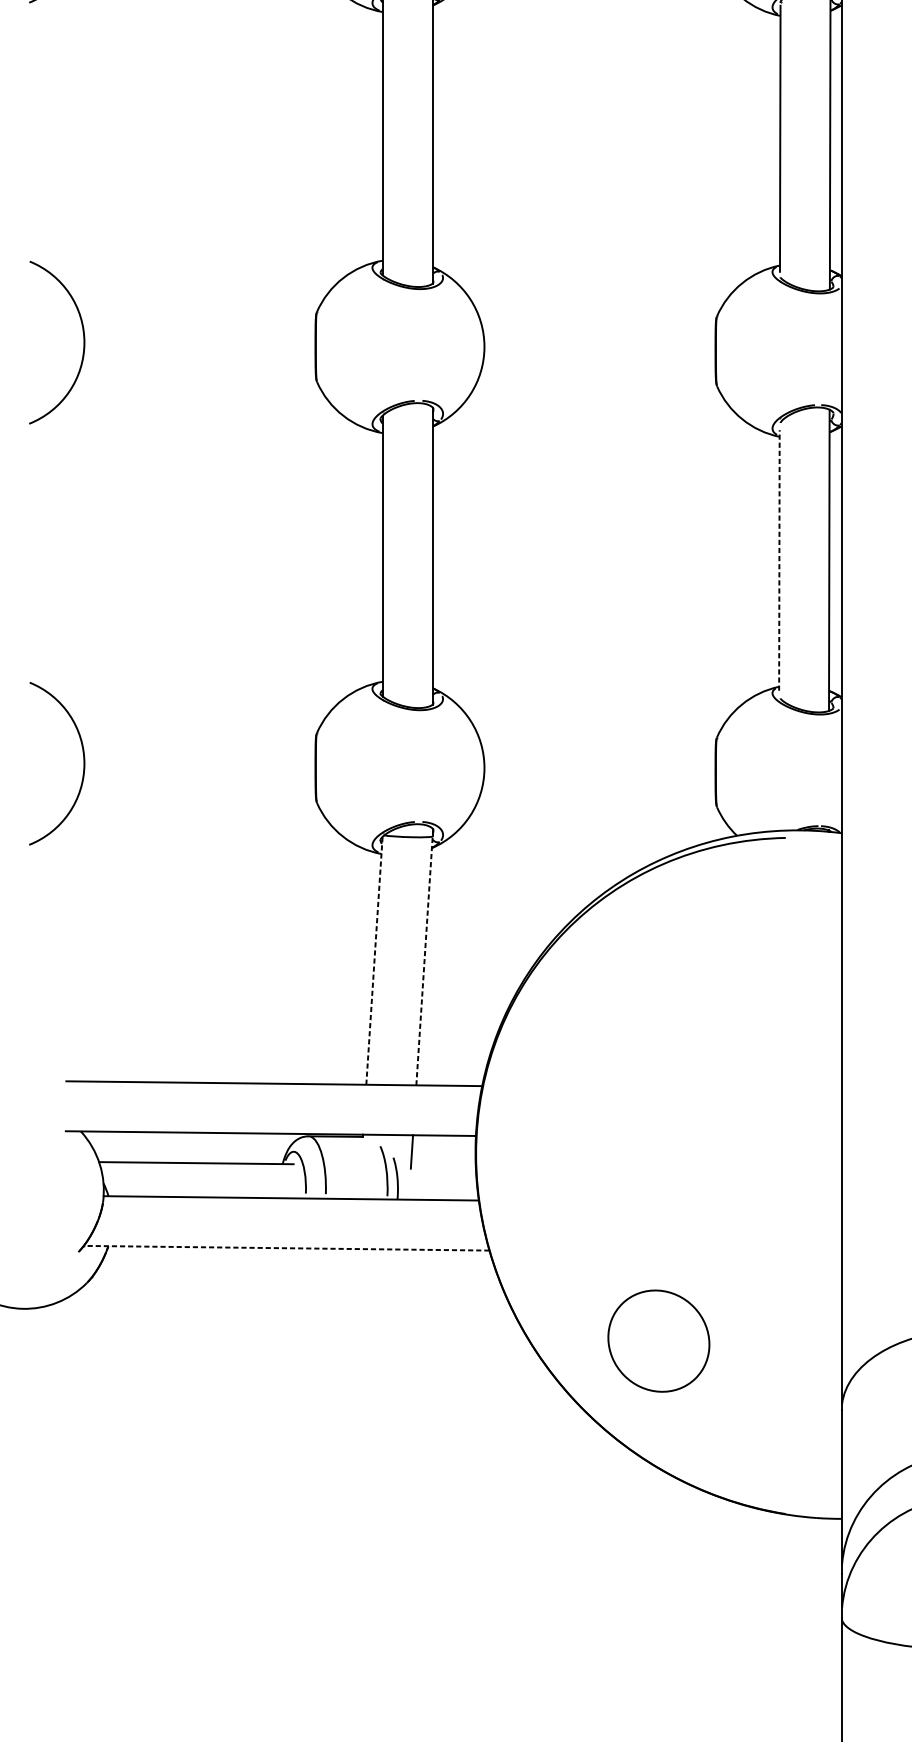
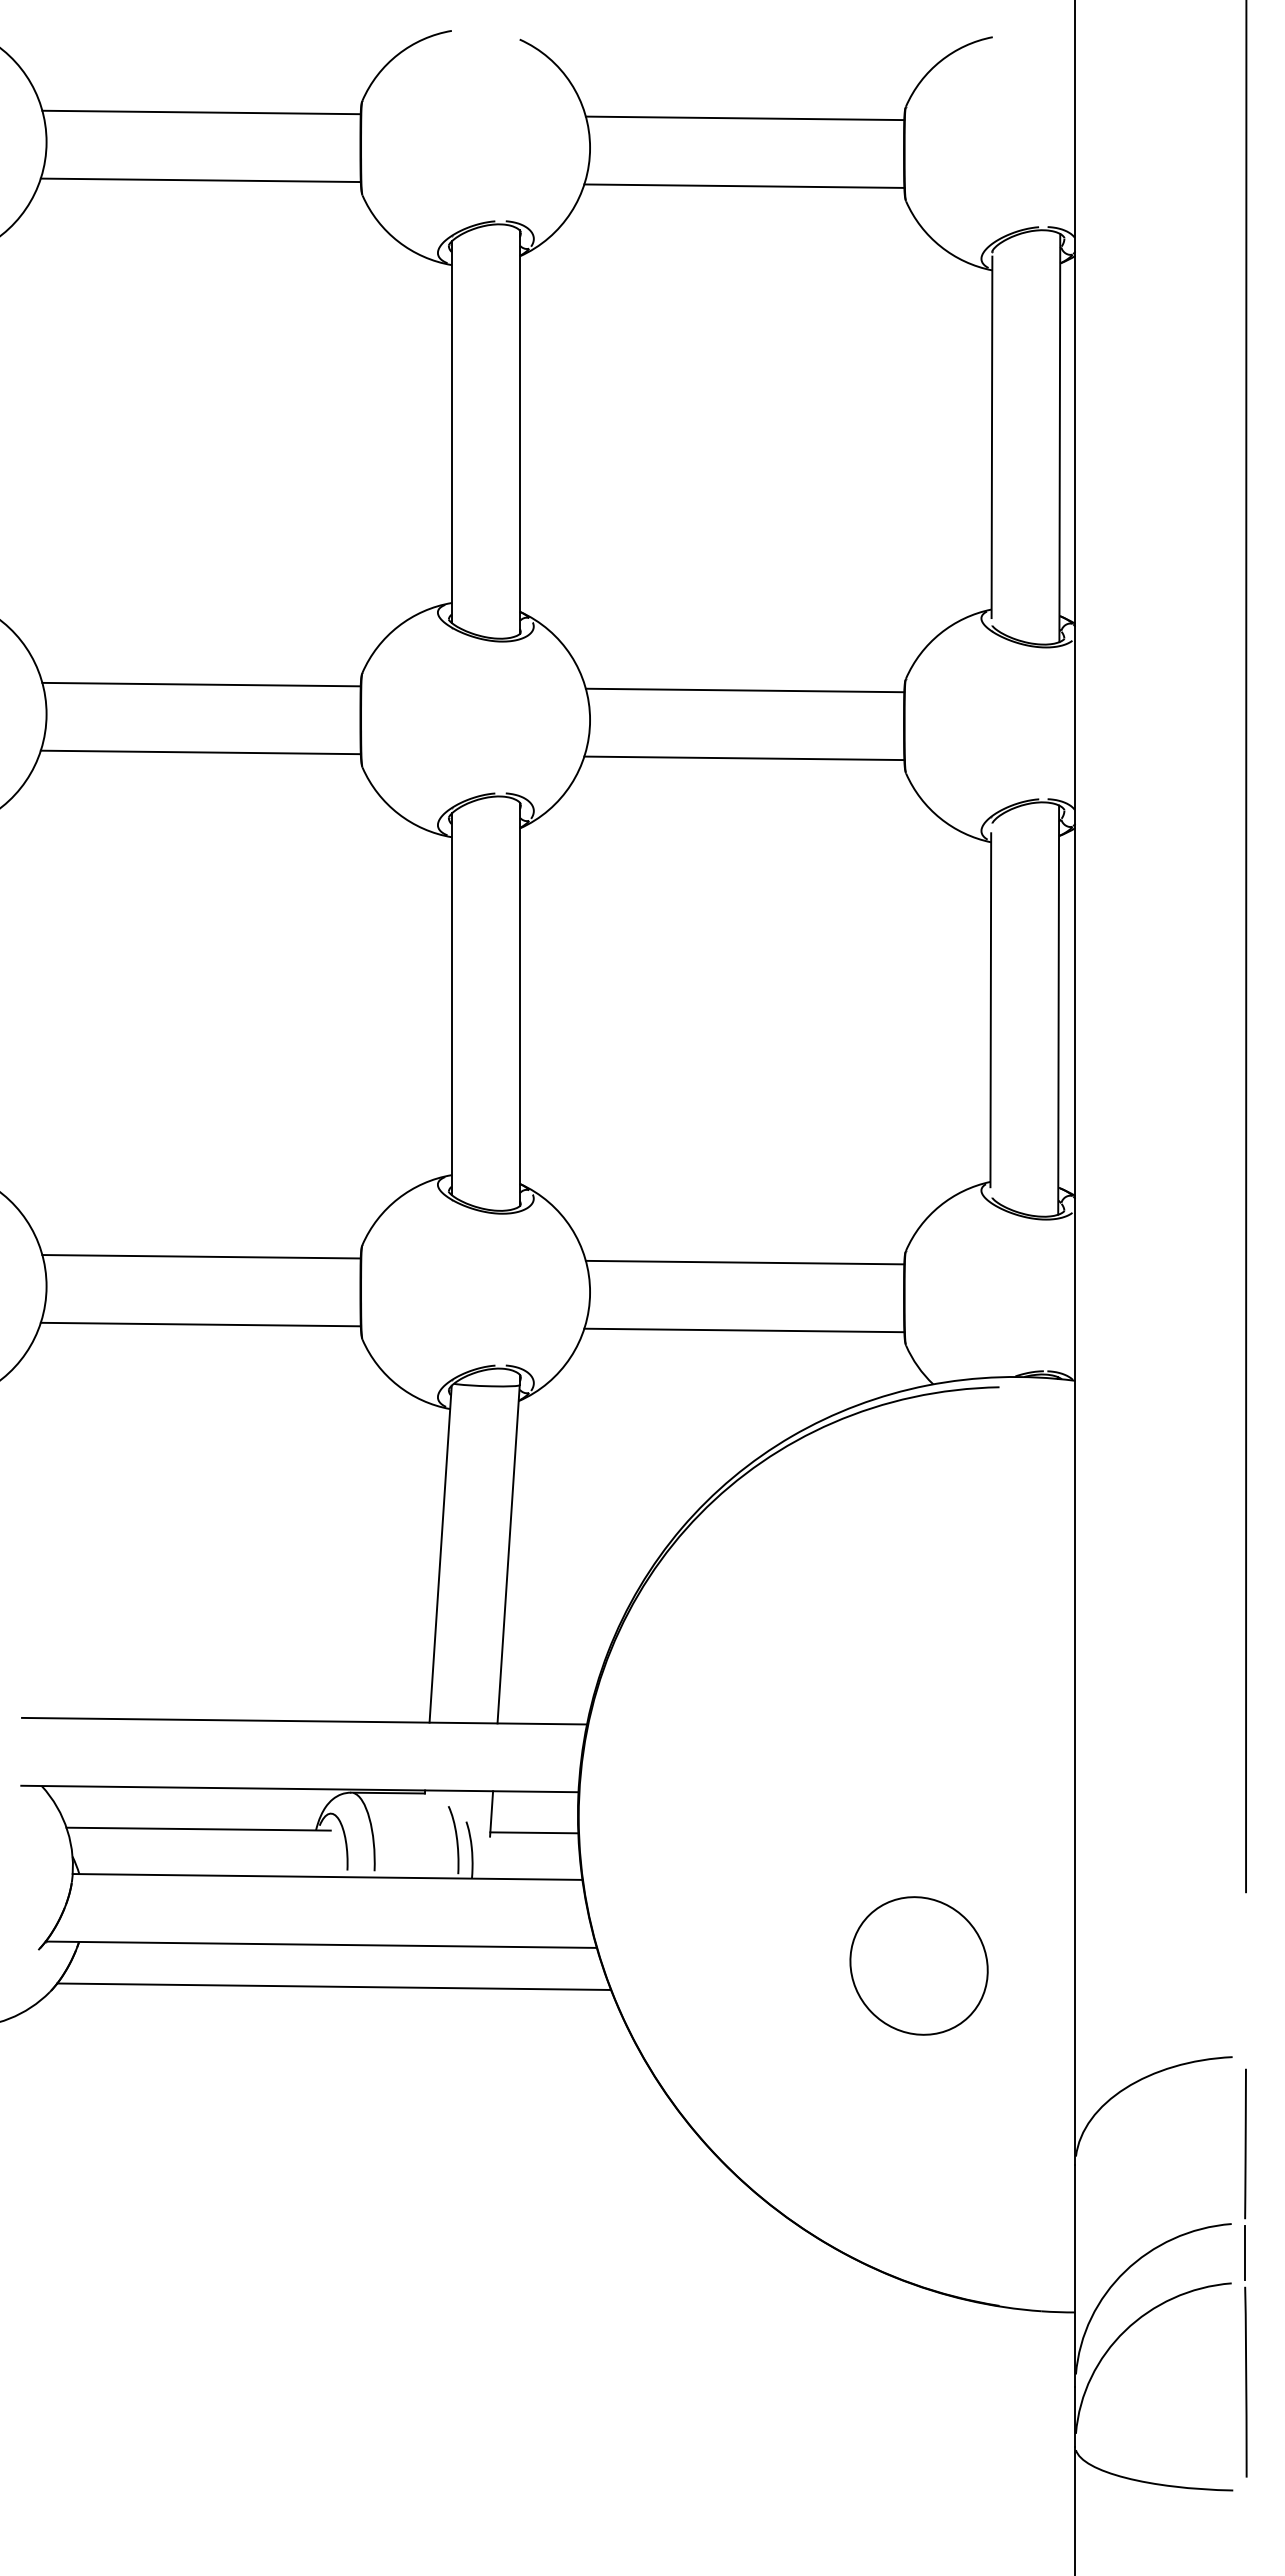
line: (198, 320) -> (201, 684), added
line: (598, 325) -> (744, 690), added
line: (197, 370) -> (200, 752), added
line: (598, 375) -> (744, 758), added
line: (779, 560) -> (990, 1010), dashed -> solid
line: (198, 741) -> (201, 1256), added
line: (598, 746) -> (744, 1262), added
line: (197, 791) -> (200, 1324), added
line: (598, 796) -> (744, 1330), added
line: (424, 960) -> (508, 1553), dashed -> solid
line: (374, 961) -> (440, 1554), dashed -> solid
line: (443, 1165) -> (534, 1832), added
line: (286, 1248) -> (321, 1944), dashed -> solid
line: (296, 1278) -> (334, 1986), added
part: (658, 1340) -> (918, 1965), moved

